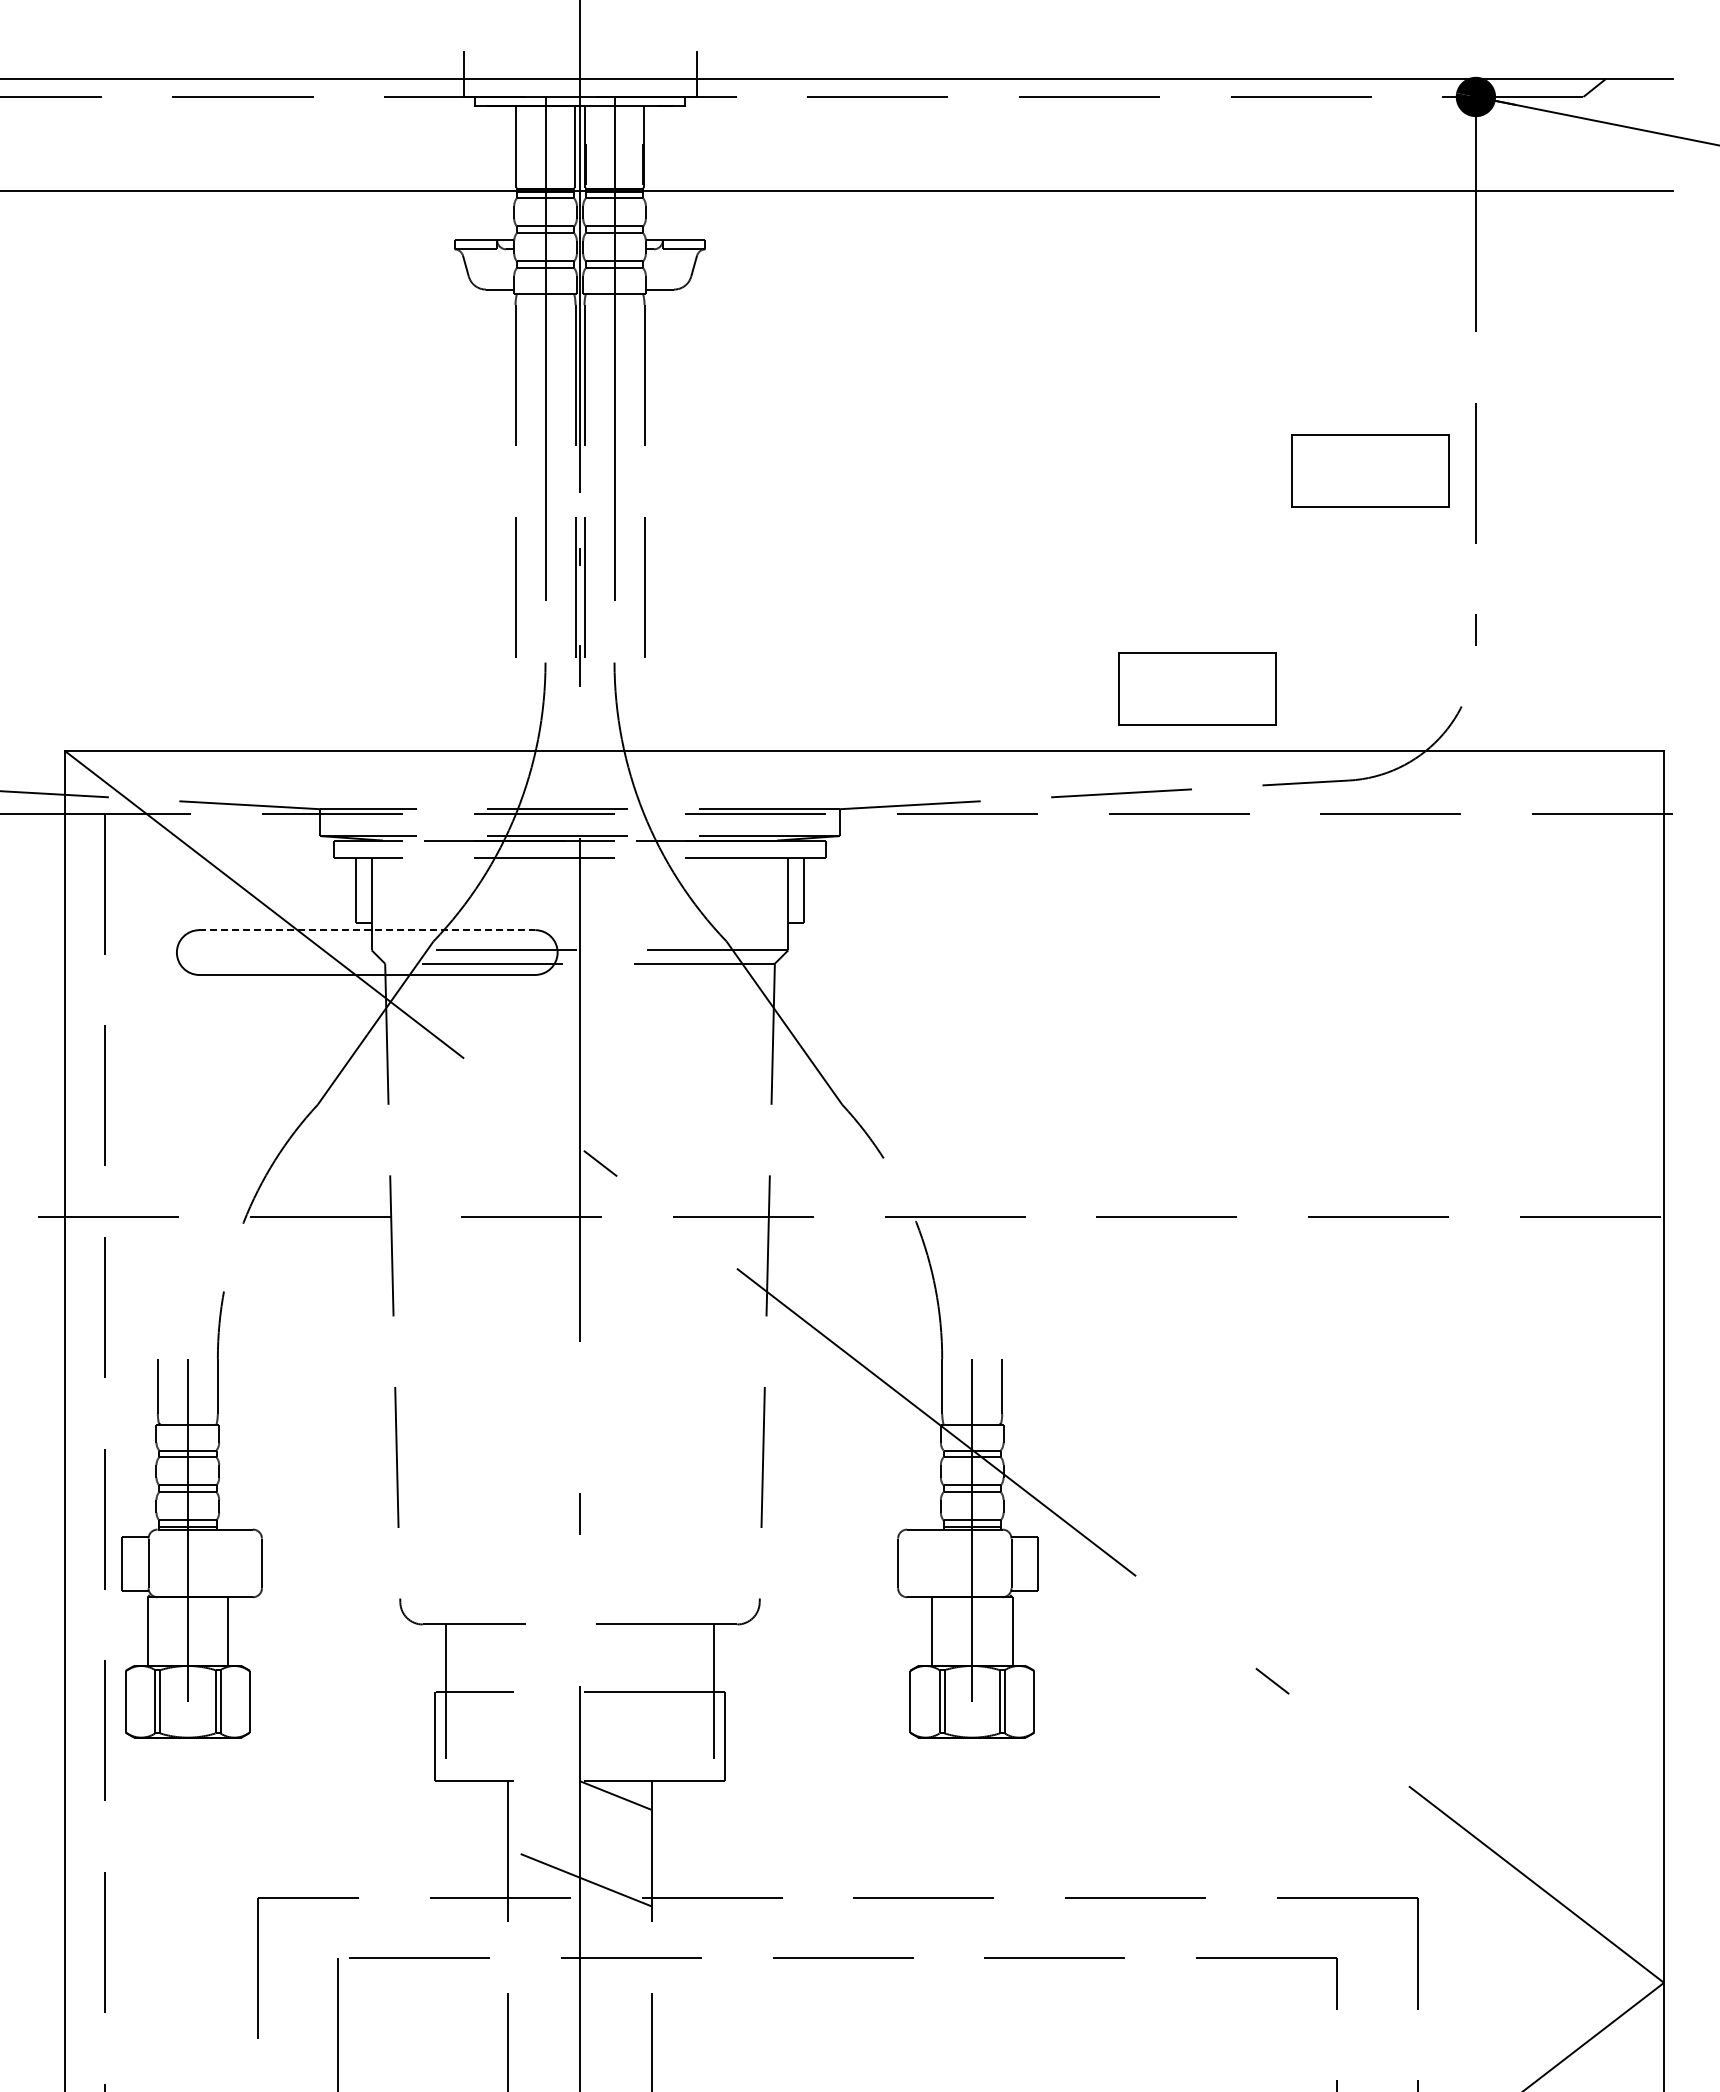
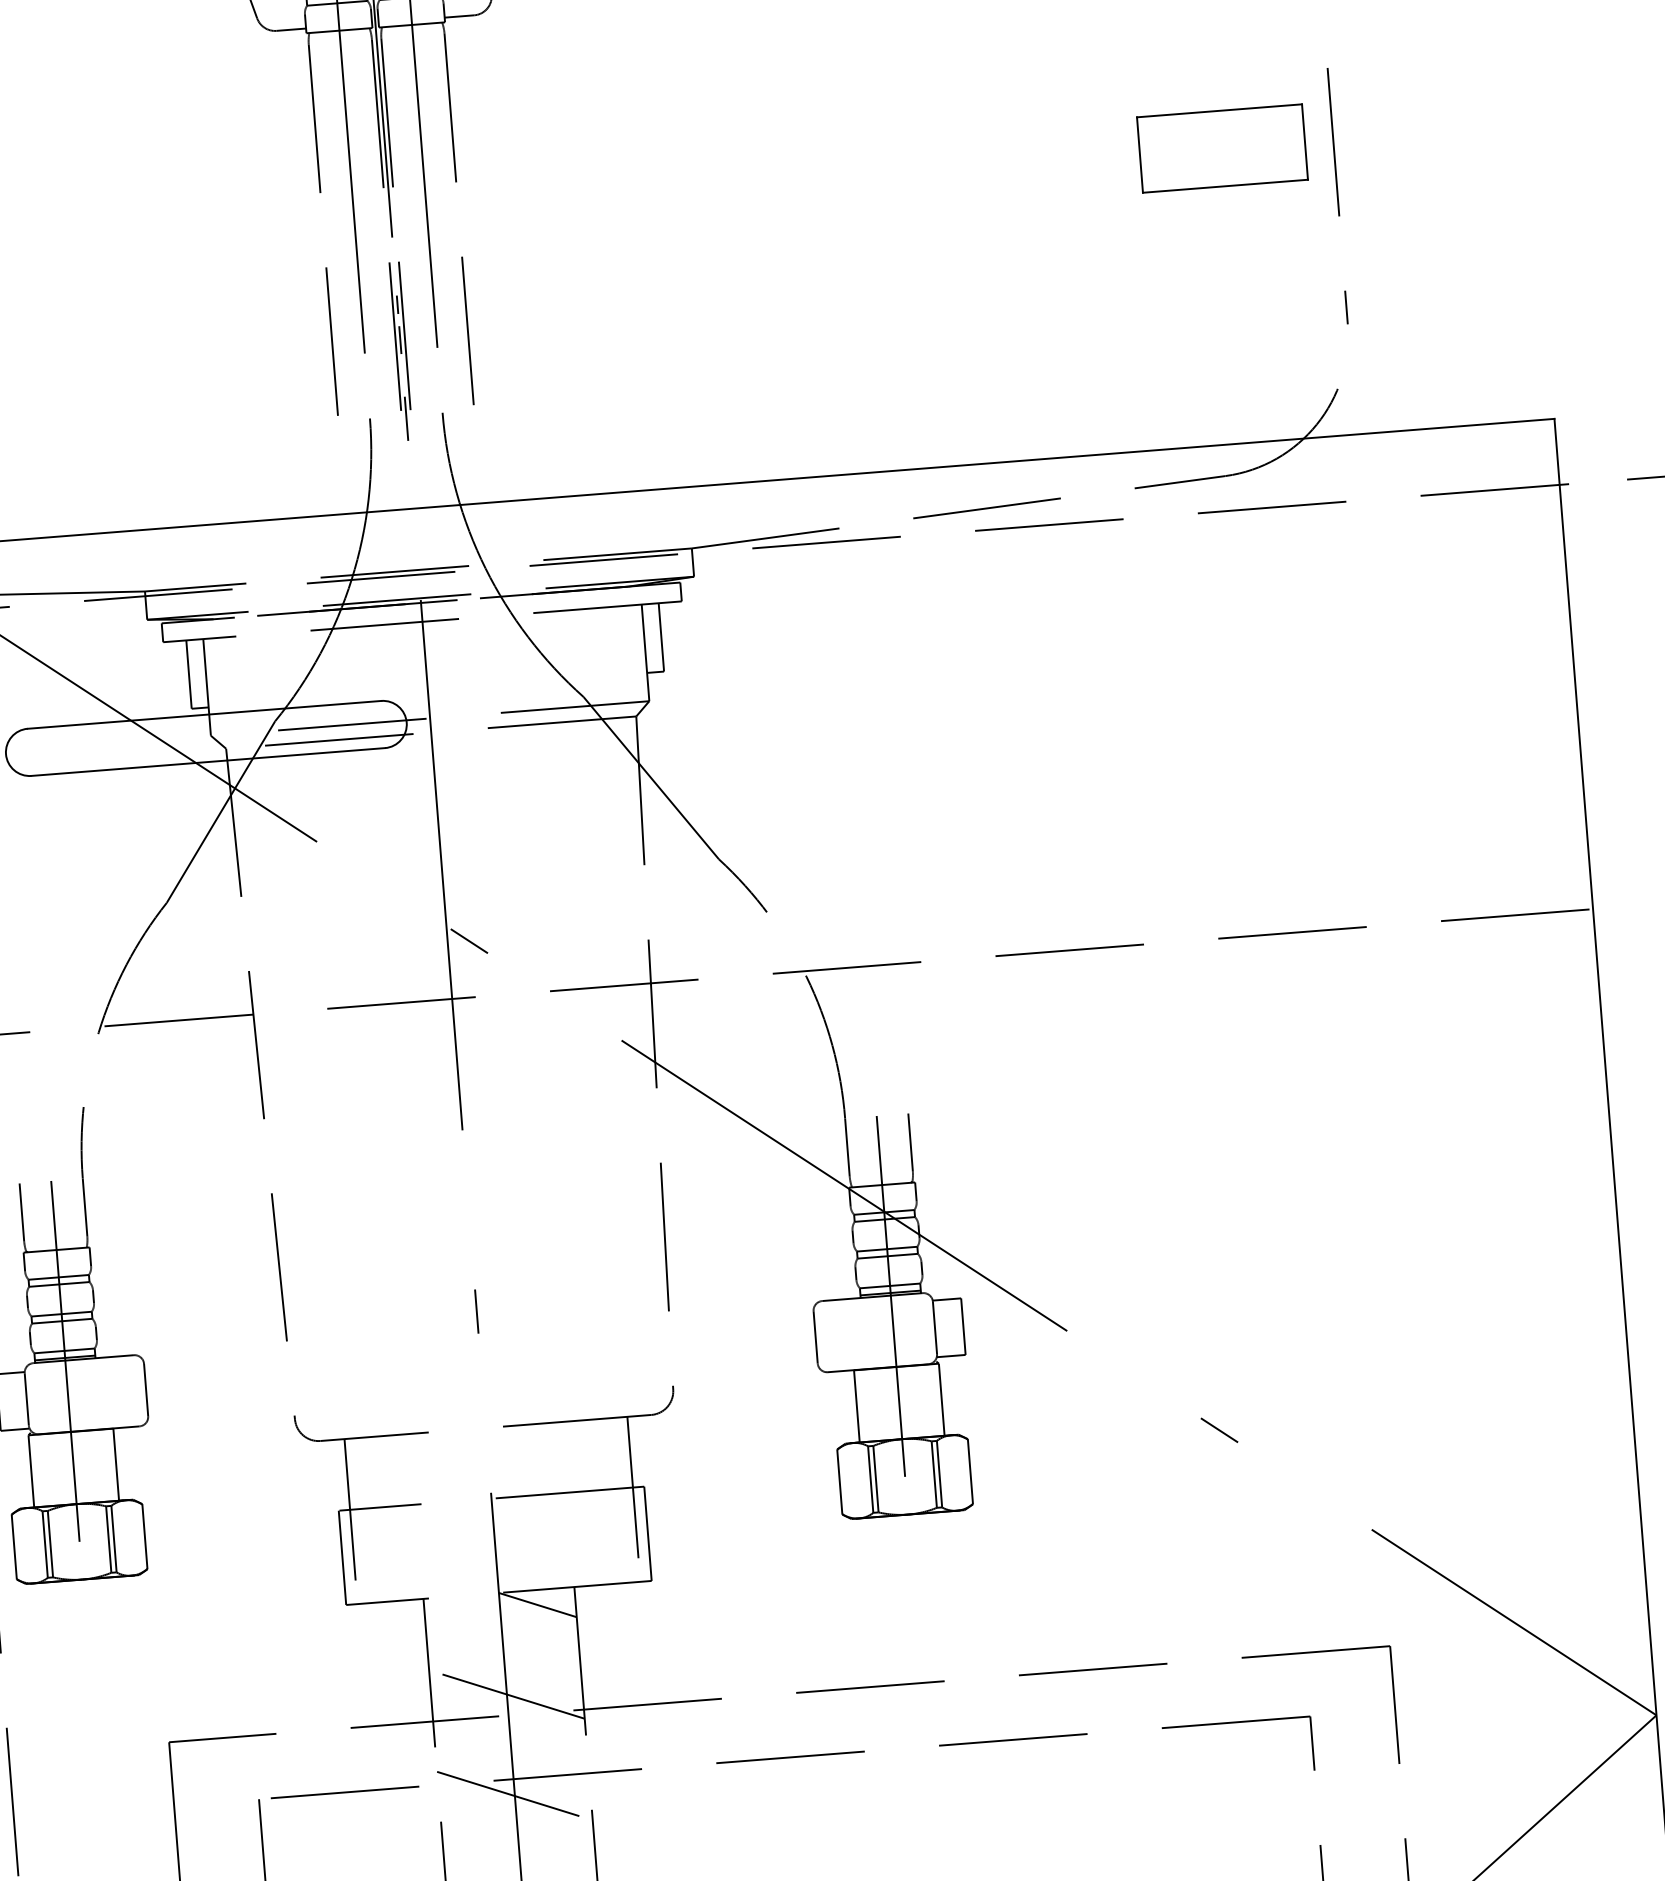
line: (580, 590) -> (400, 339), added
part: (1197, 688) -> (1058, 391), removed
line: (367, 930) -> (204, 715), dashed -> solid
line: (579, 1973) -> (514, 1795), added

